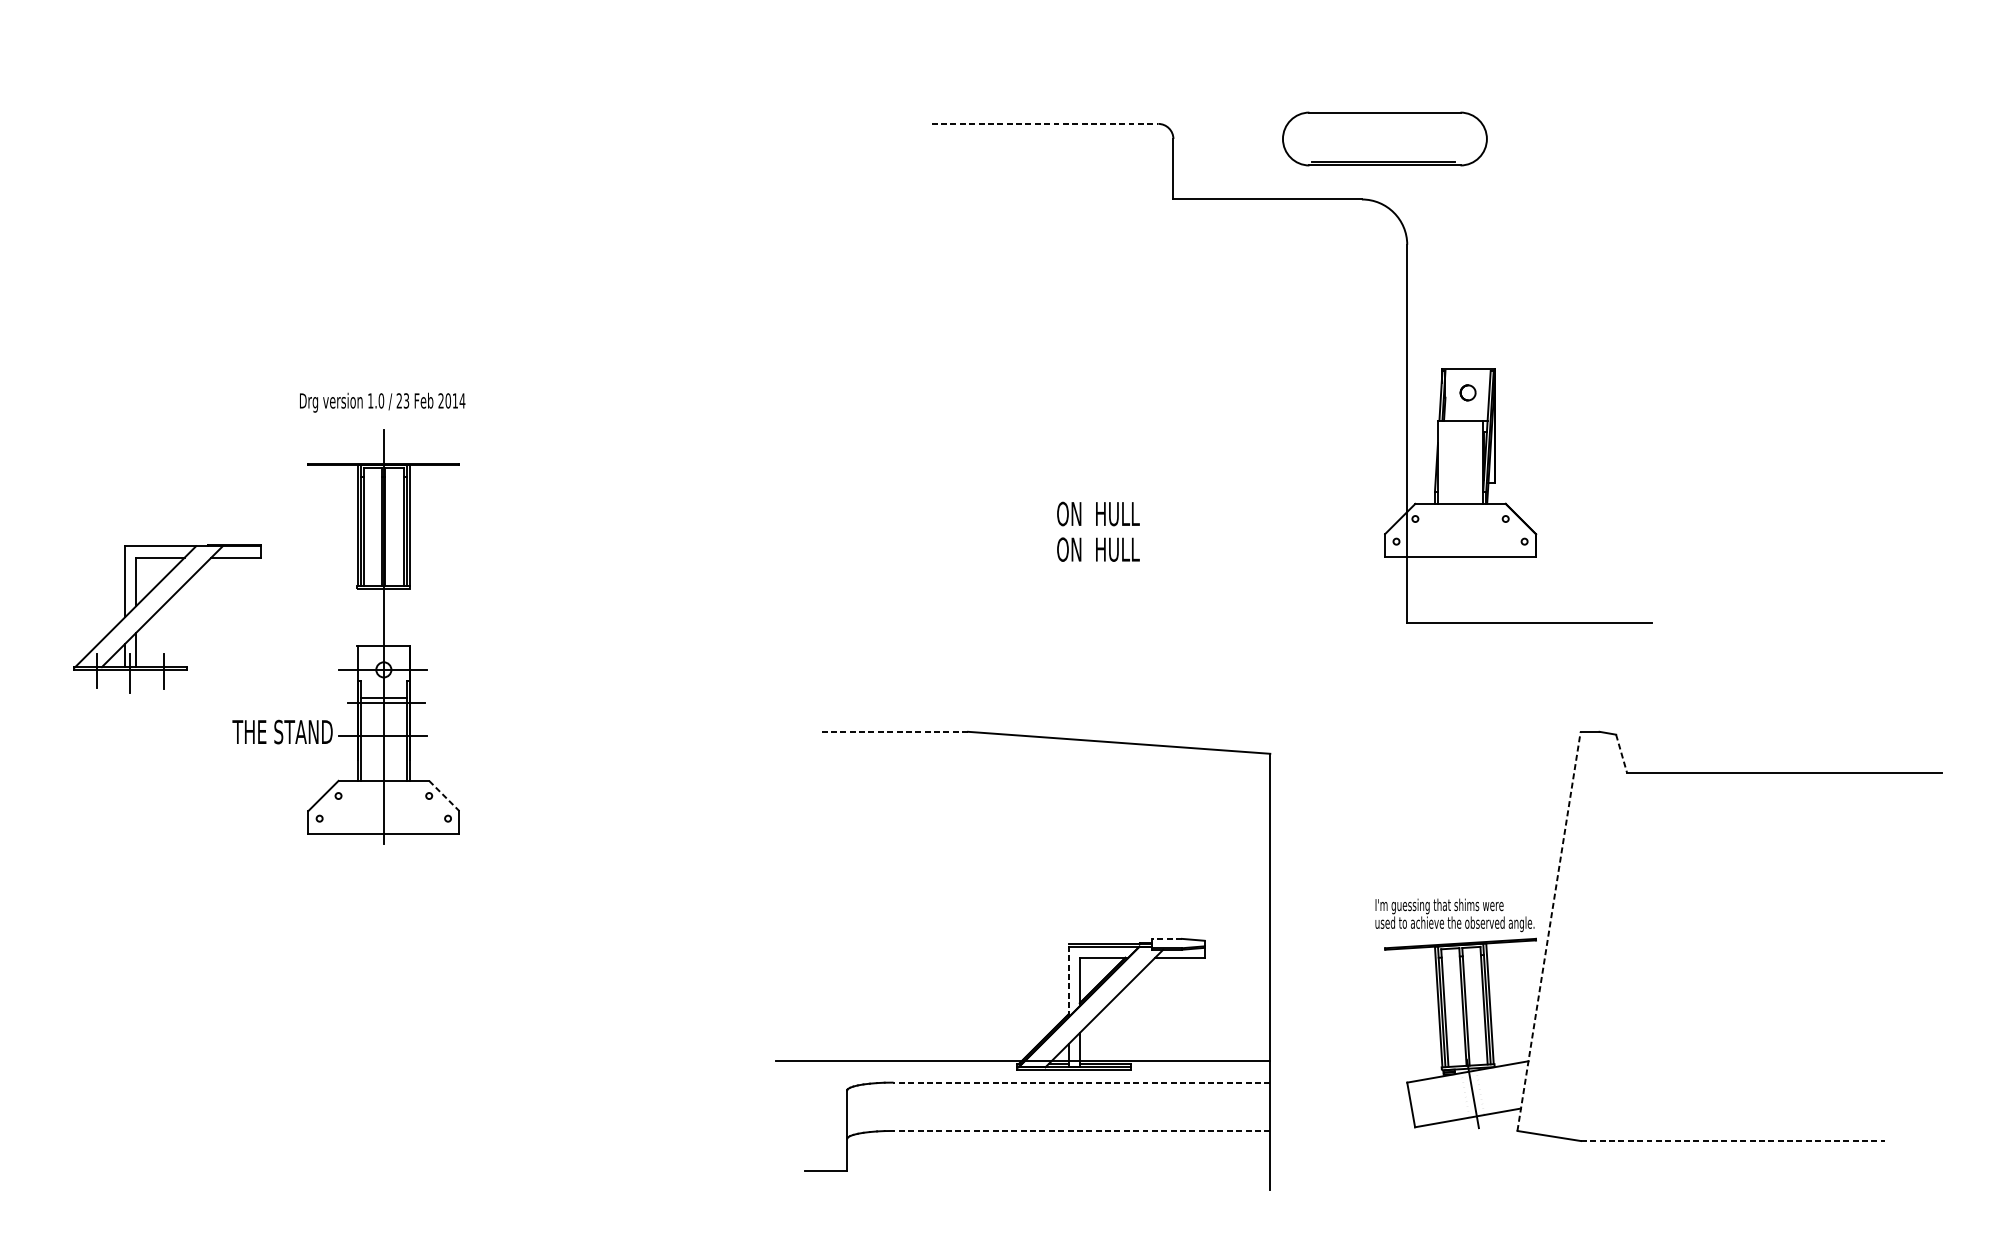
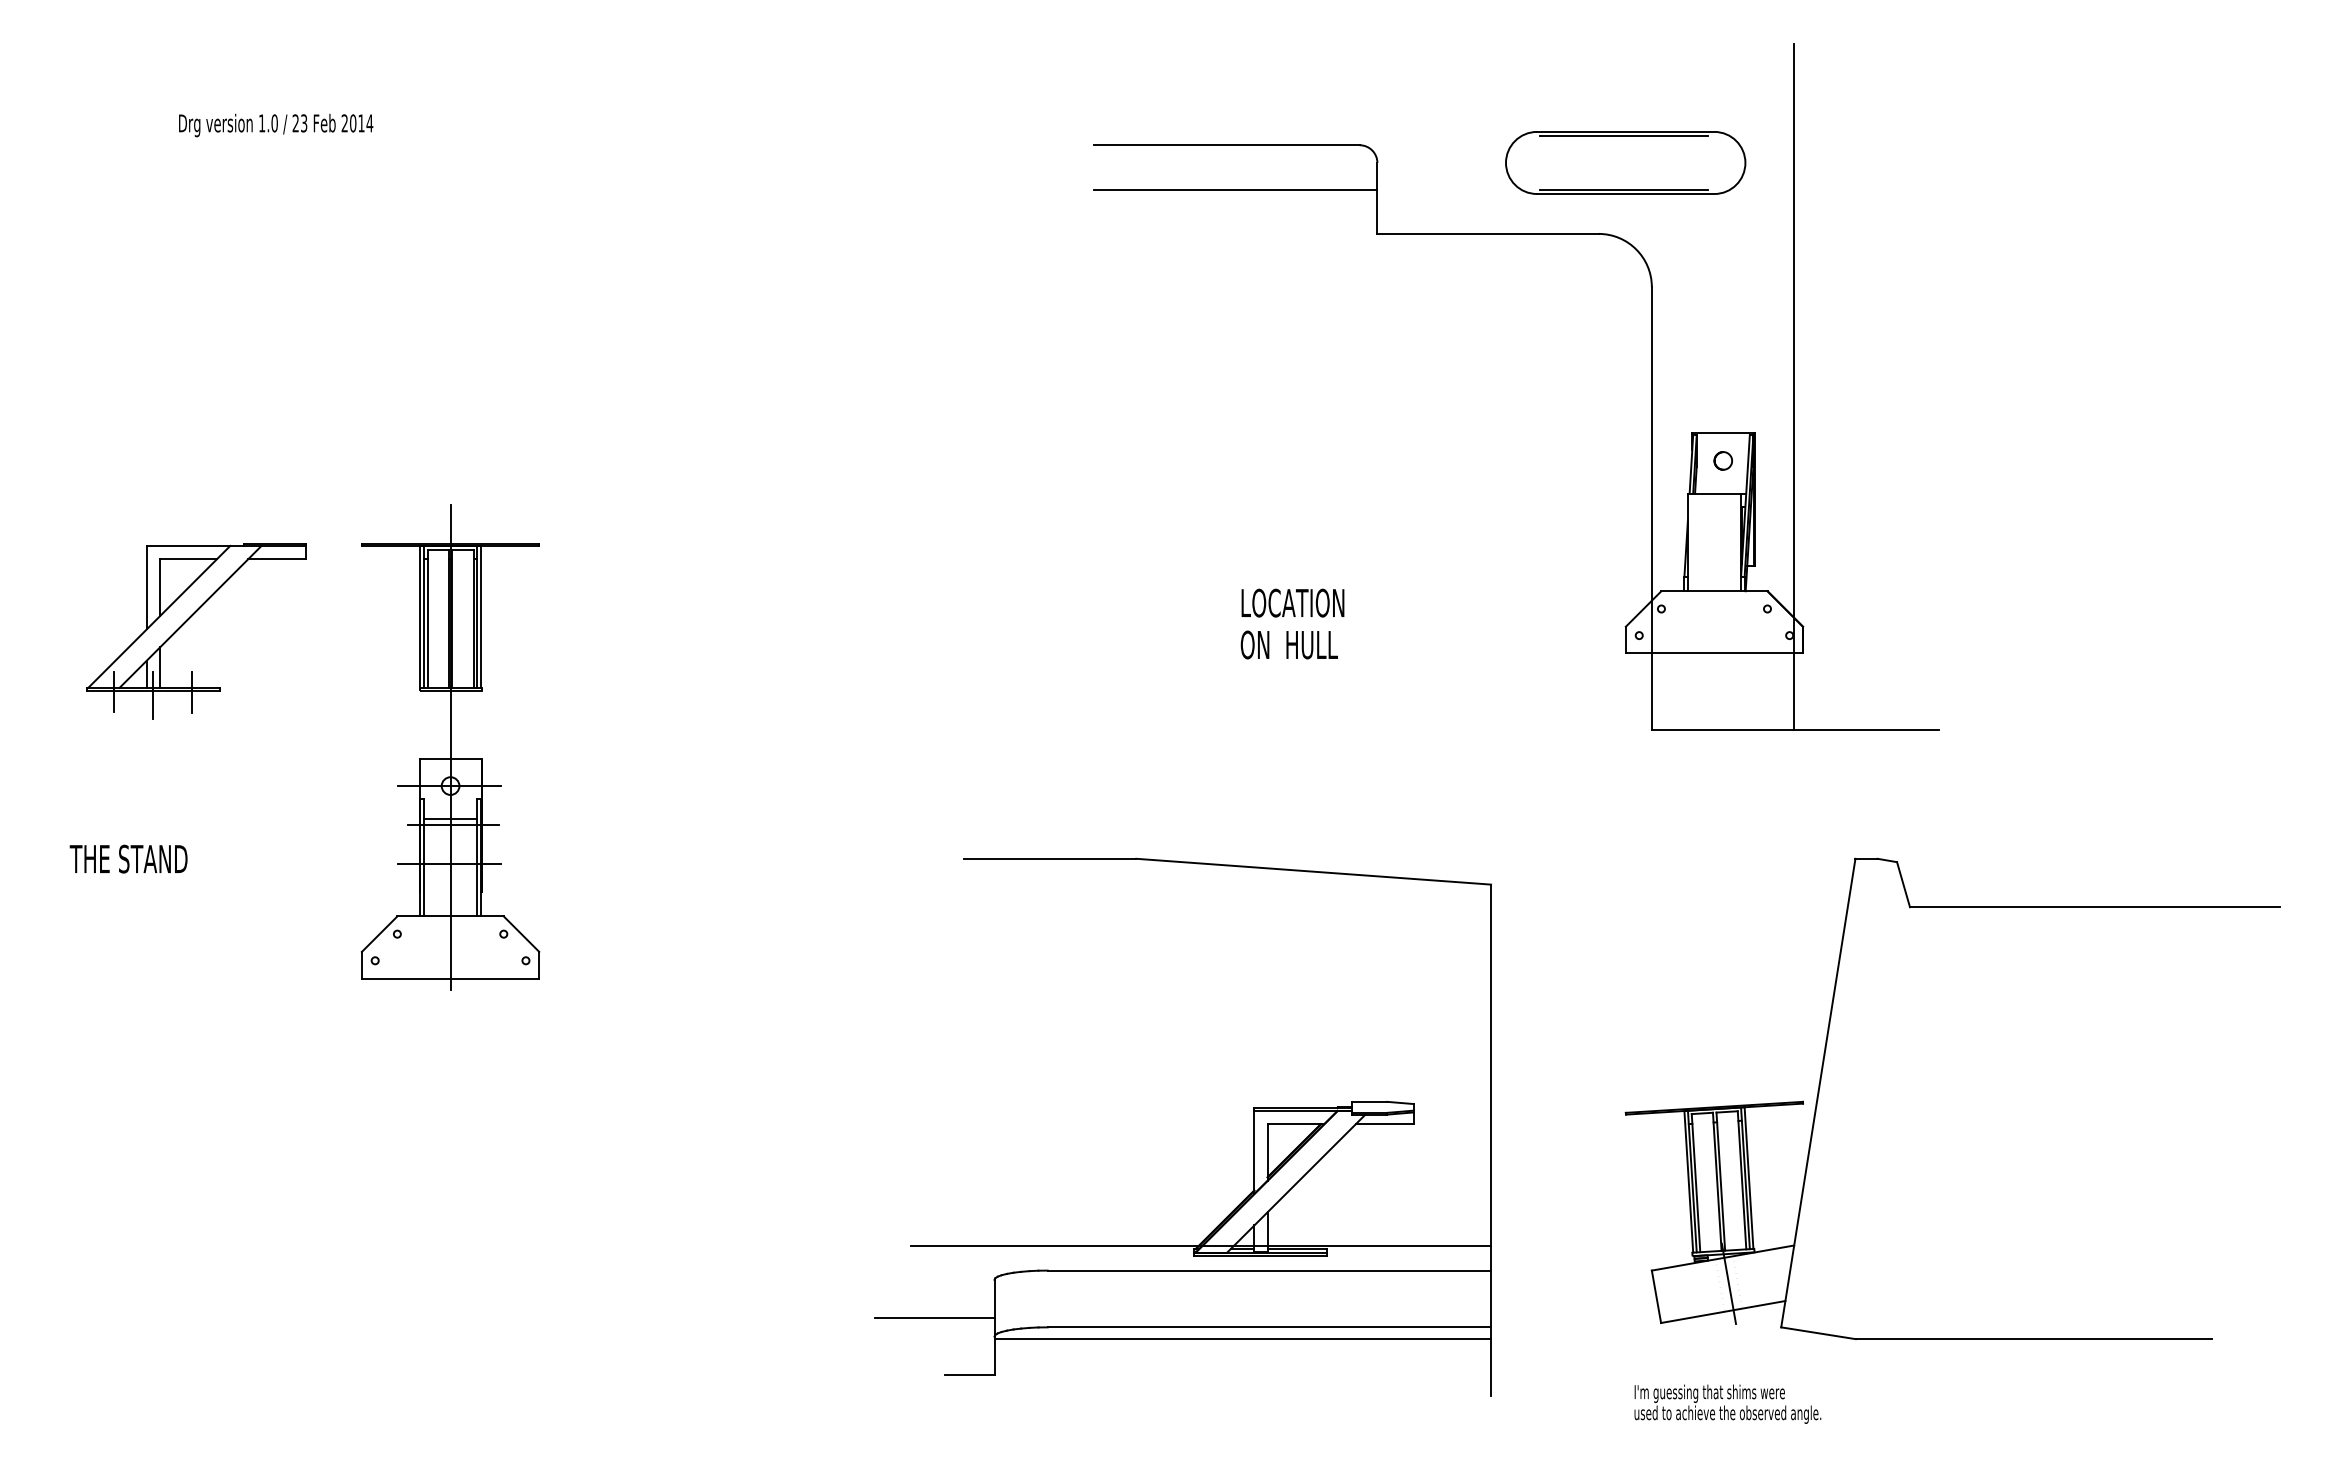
line: (1383, 116) -> (1624, 136), added
line: (1045, 124) -> (1227, 145), dashed -> solid
line: (1052, 161) -> (1235, 189), added
line: (1528, 329) -> (1794, 386), added
text: (382, 402) -> (276, 125), moved
text: (1101, 513) -> (1292, 602), ON  HULL -> LOCATION
part: (159, 610) -> (187, 621), moved
text: (282, 731) -> (128, 858), moved
line: (894, 731) -> (1049, 858), dashed -> solid
line: (1621, 754) -> (1903, 885), dashed -> solid
line: (444, 796) -> (521, 934), dashed -> solid
text: (1454, 914) -> (1727, 1403), moved
line: (1549, 930) -> (1818, 1092), dashed -> solid
line: (1166, 938) -> (1369, 1101), dashed -> solid
line: (1068, 980) -> (1254, 1150), dashed -> solid
line: (1081, 1082) -> (1269, 1270), dashed -> solid
line: (796, 1122) -> (934, 1317), added
line: (1081, 1131) -> (1269, 1327), dashed -> solid
line: (1058, 1141) -> (1242, 1339), added
line: (1733, 1141) -> (2034, 1339), dashed -> solid

